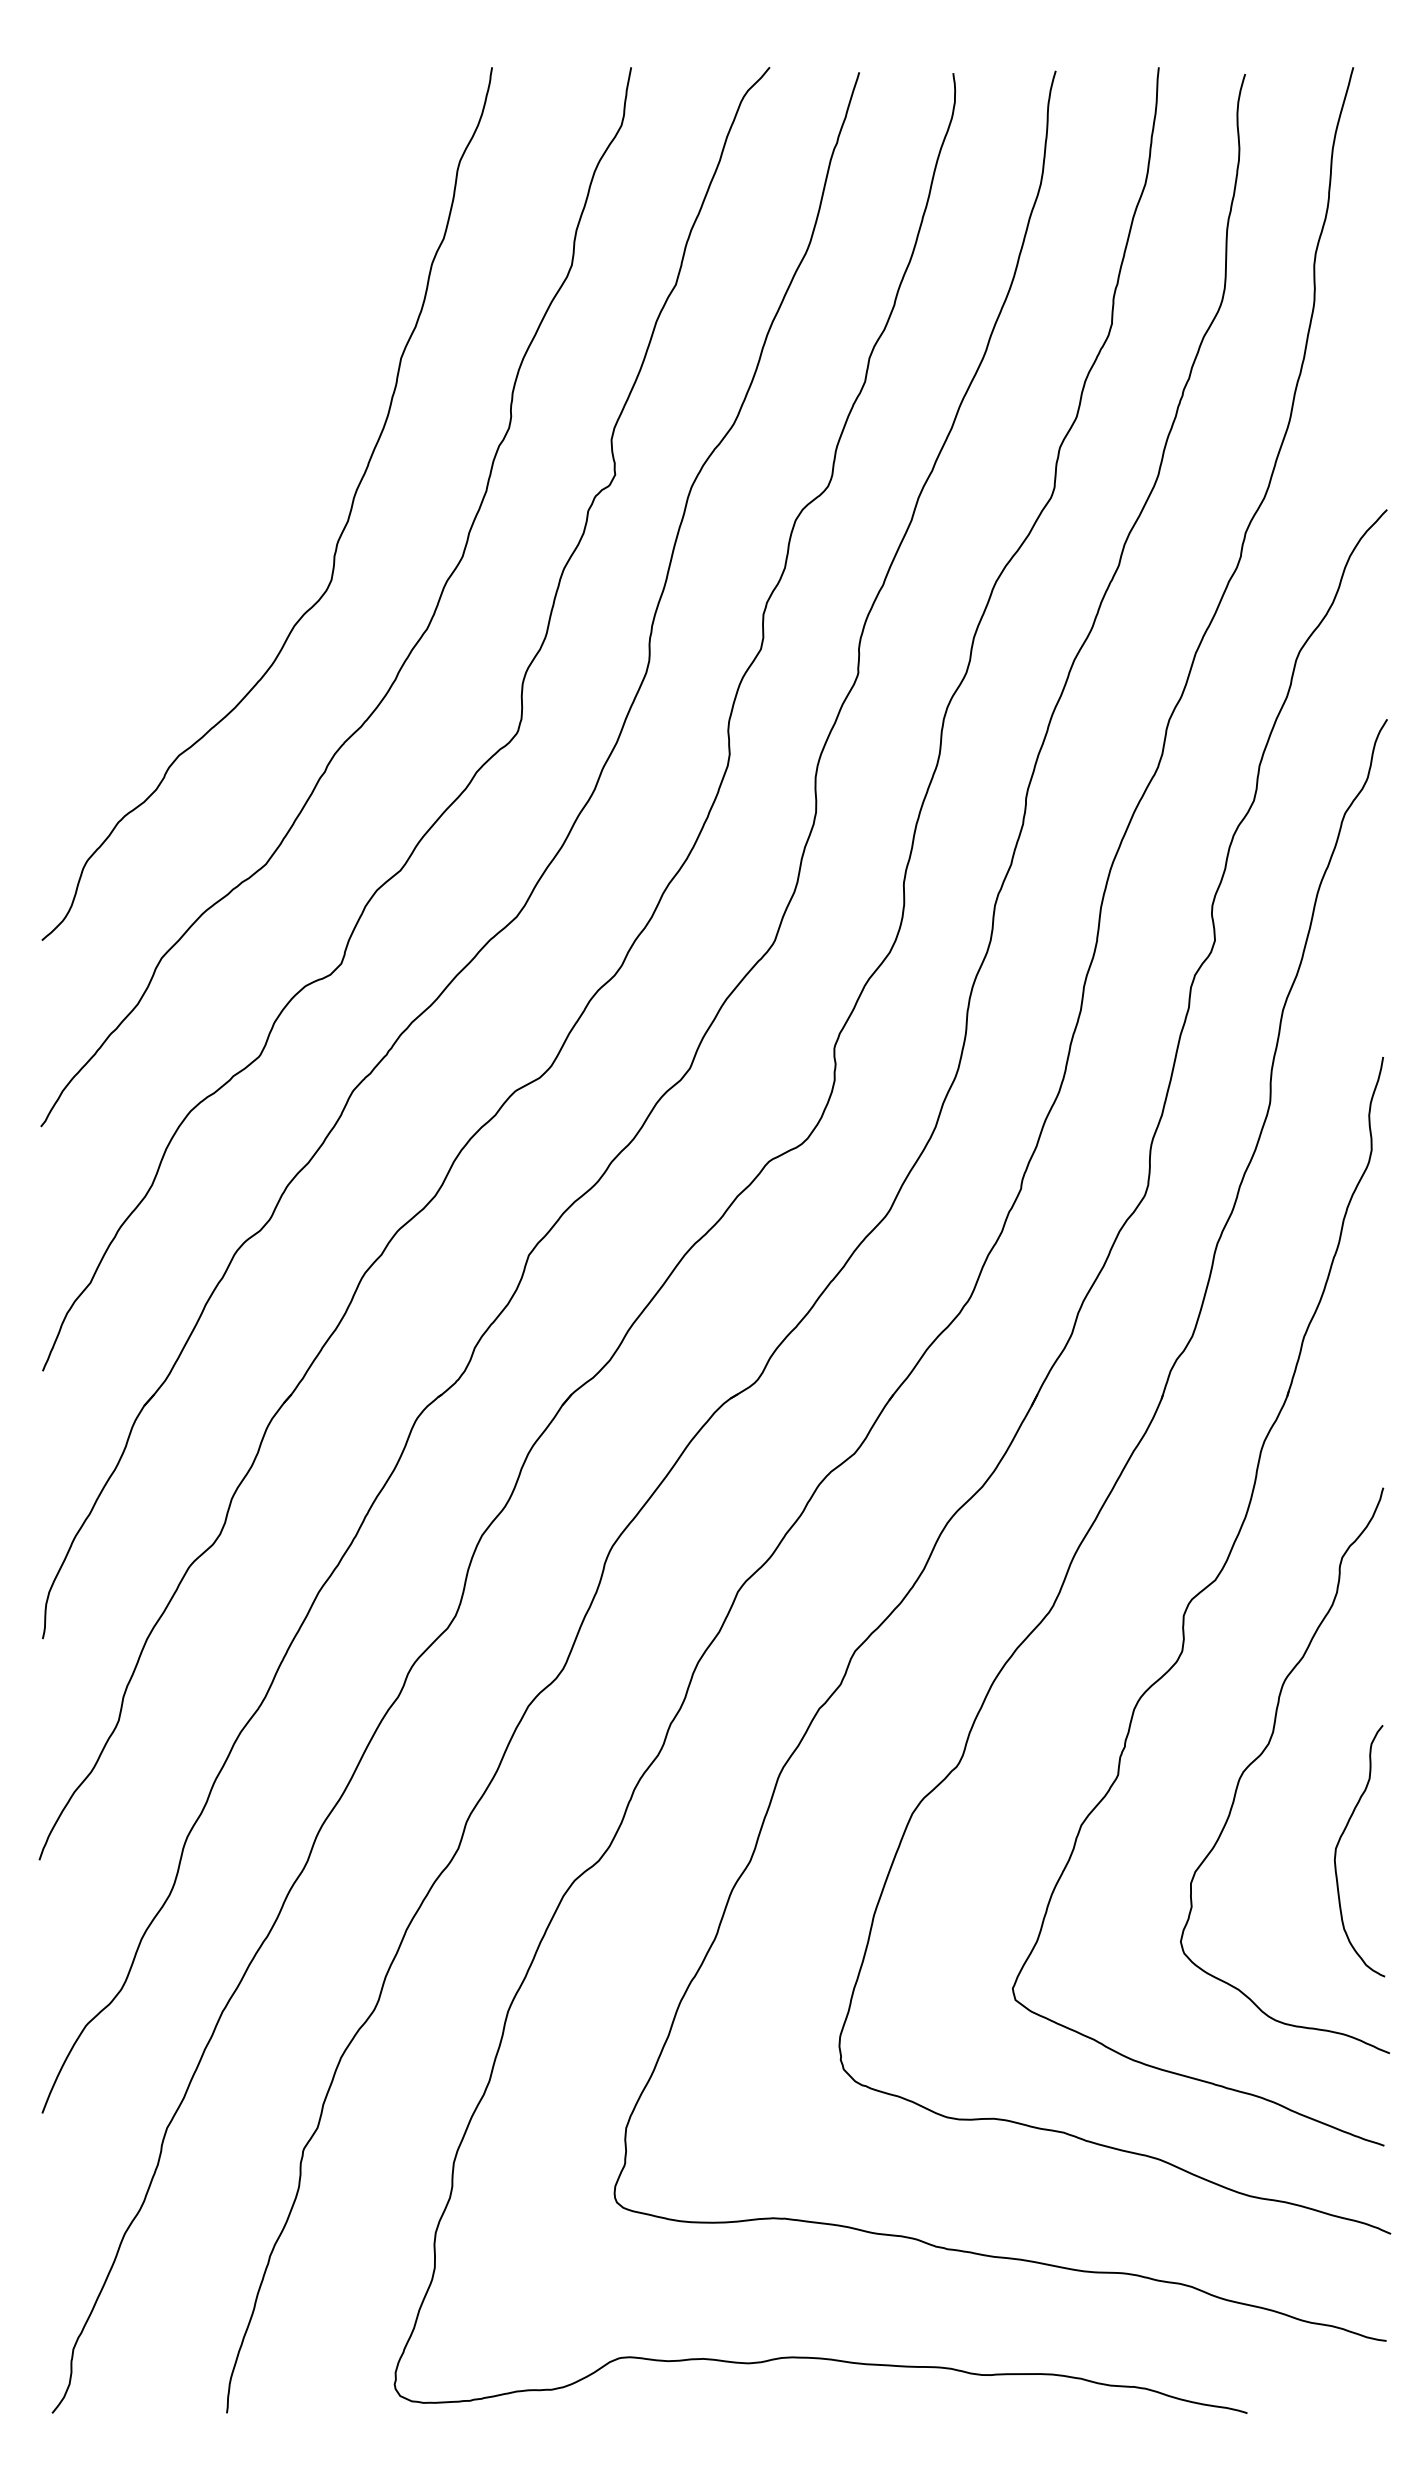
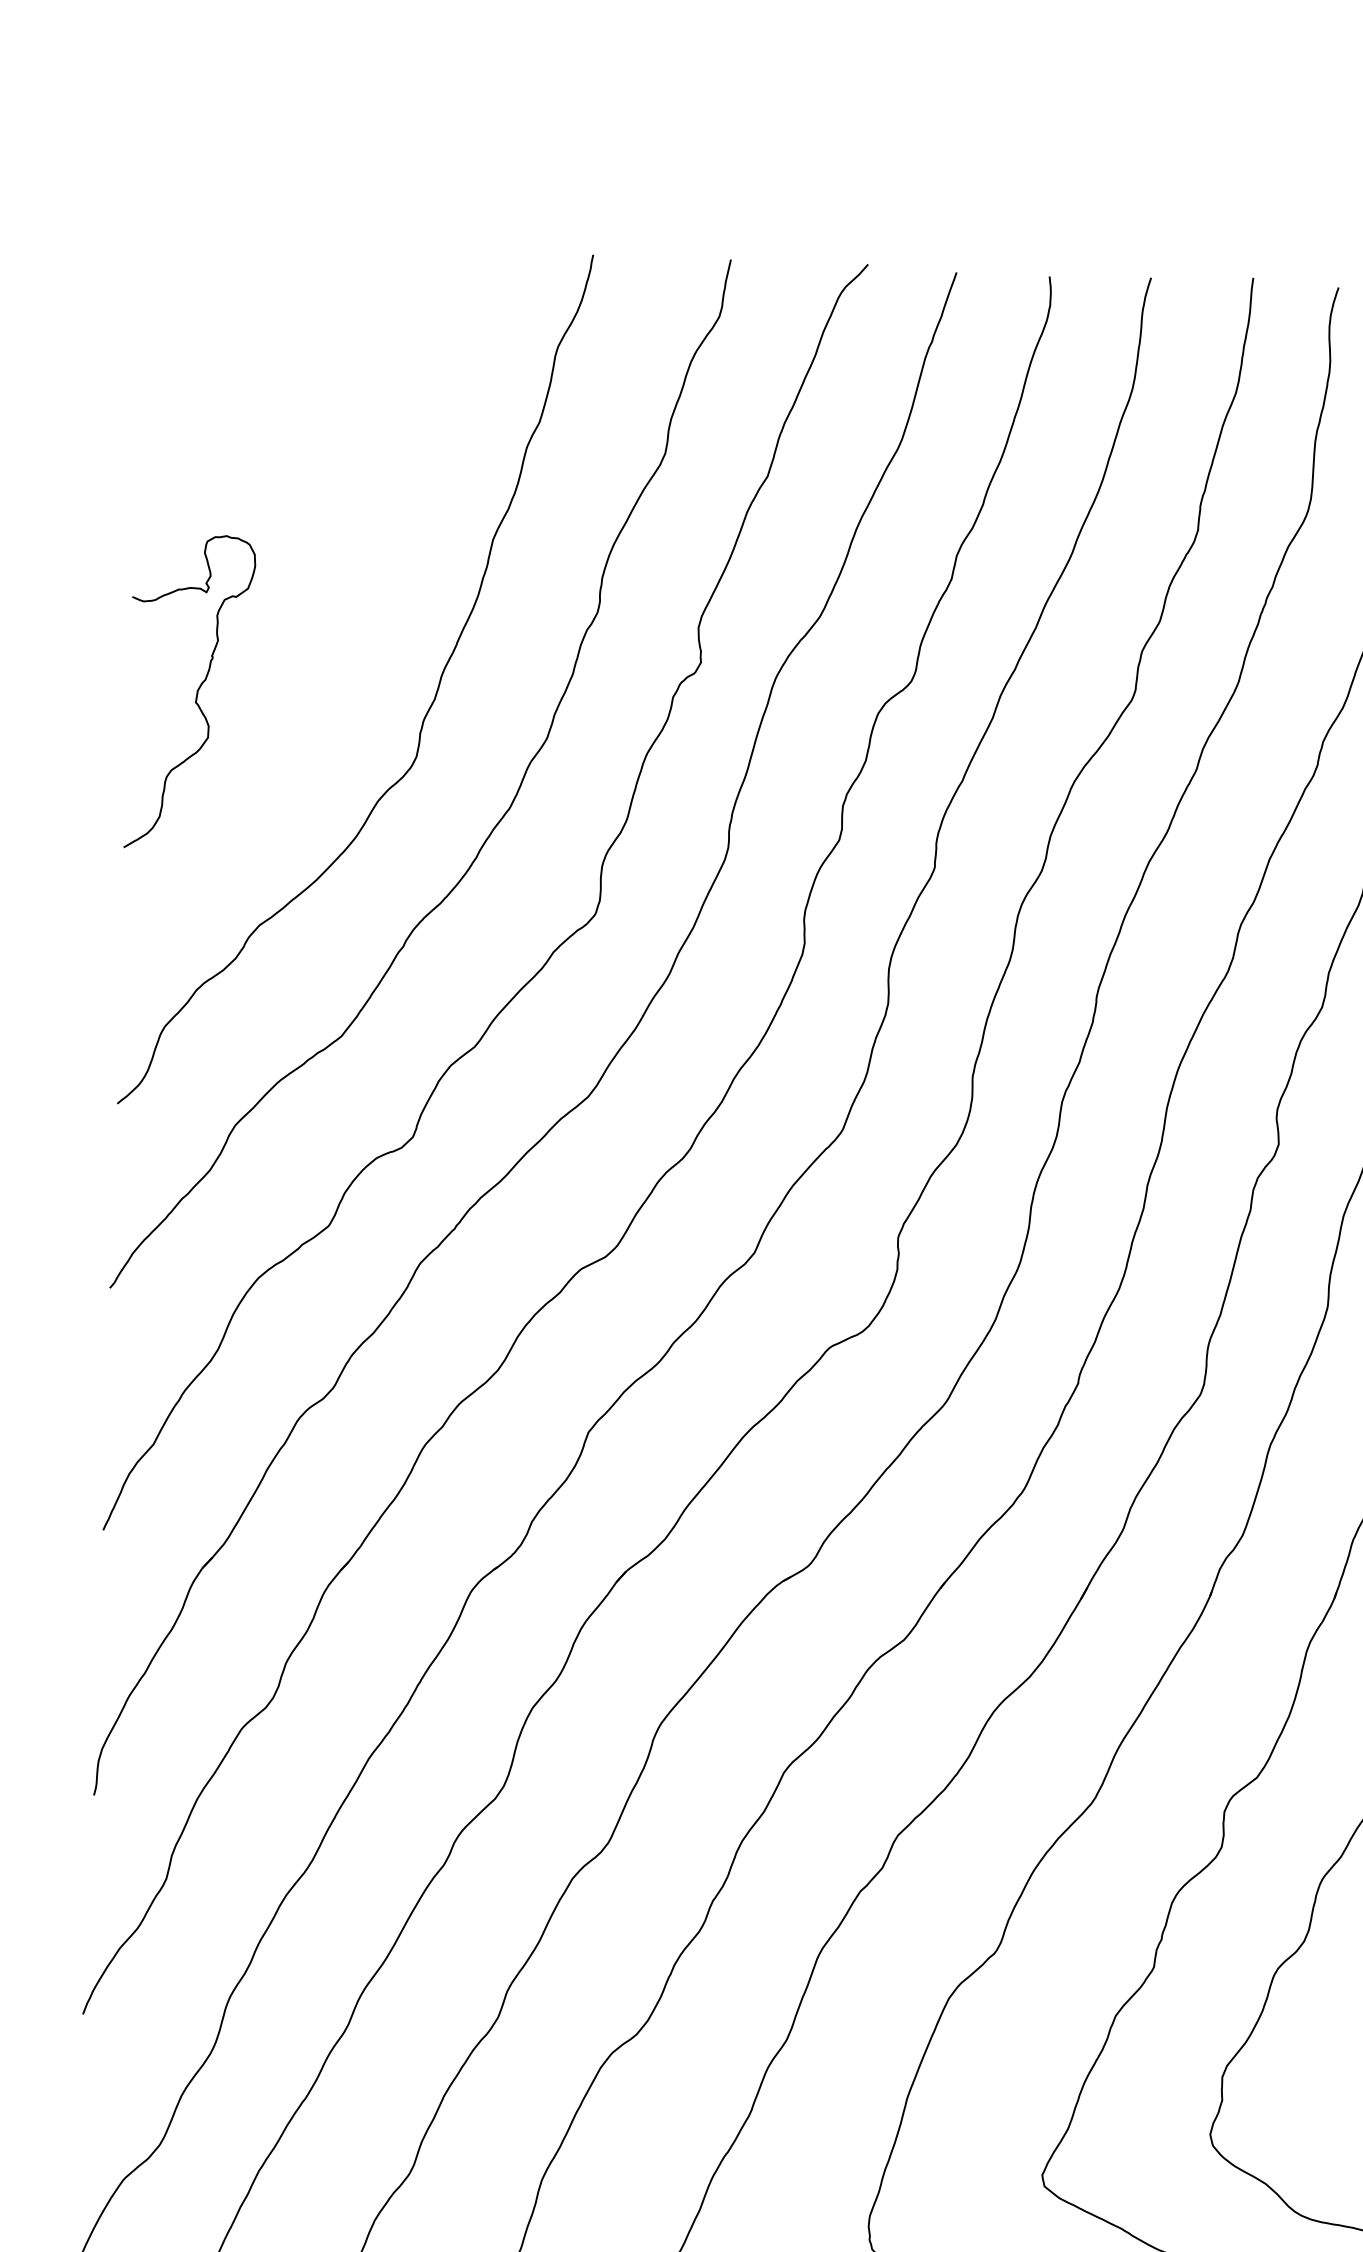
curve: (107, 522) -> (196, 692), added

